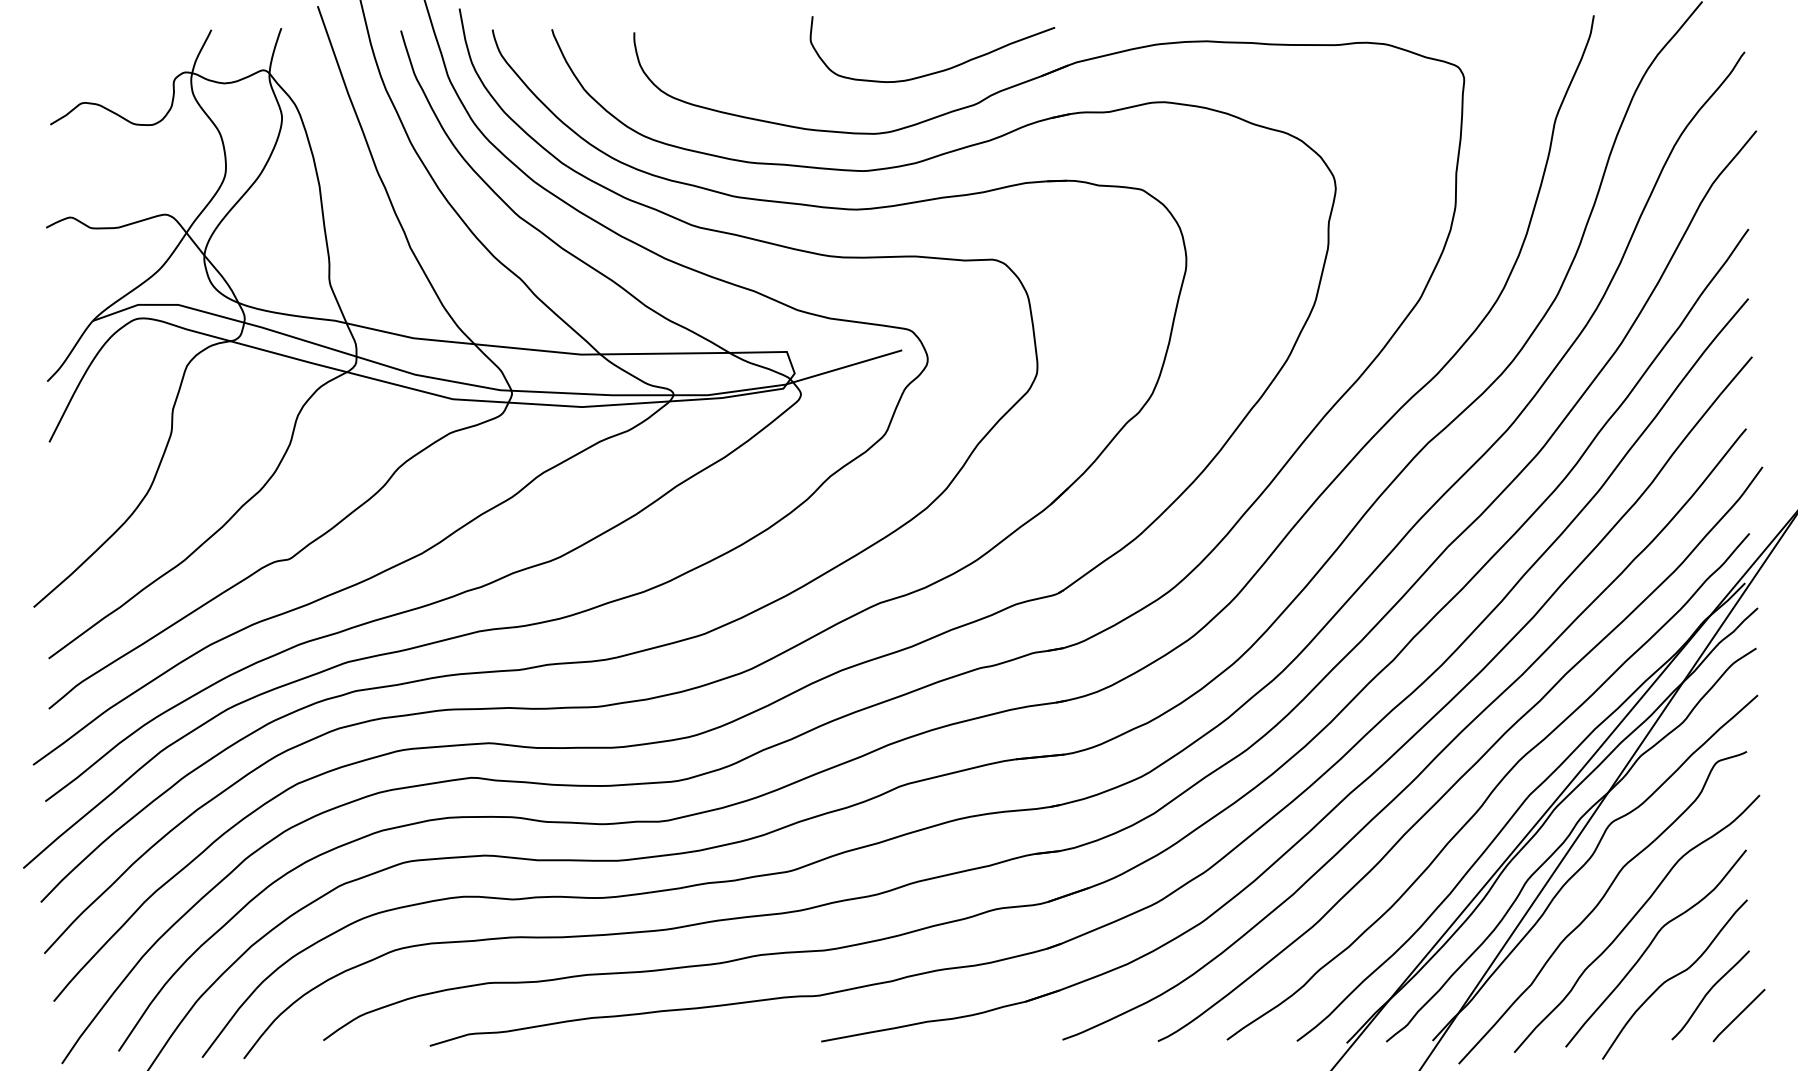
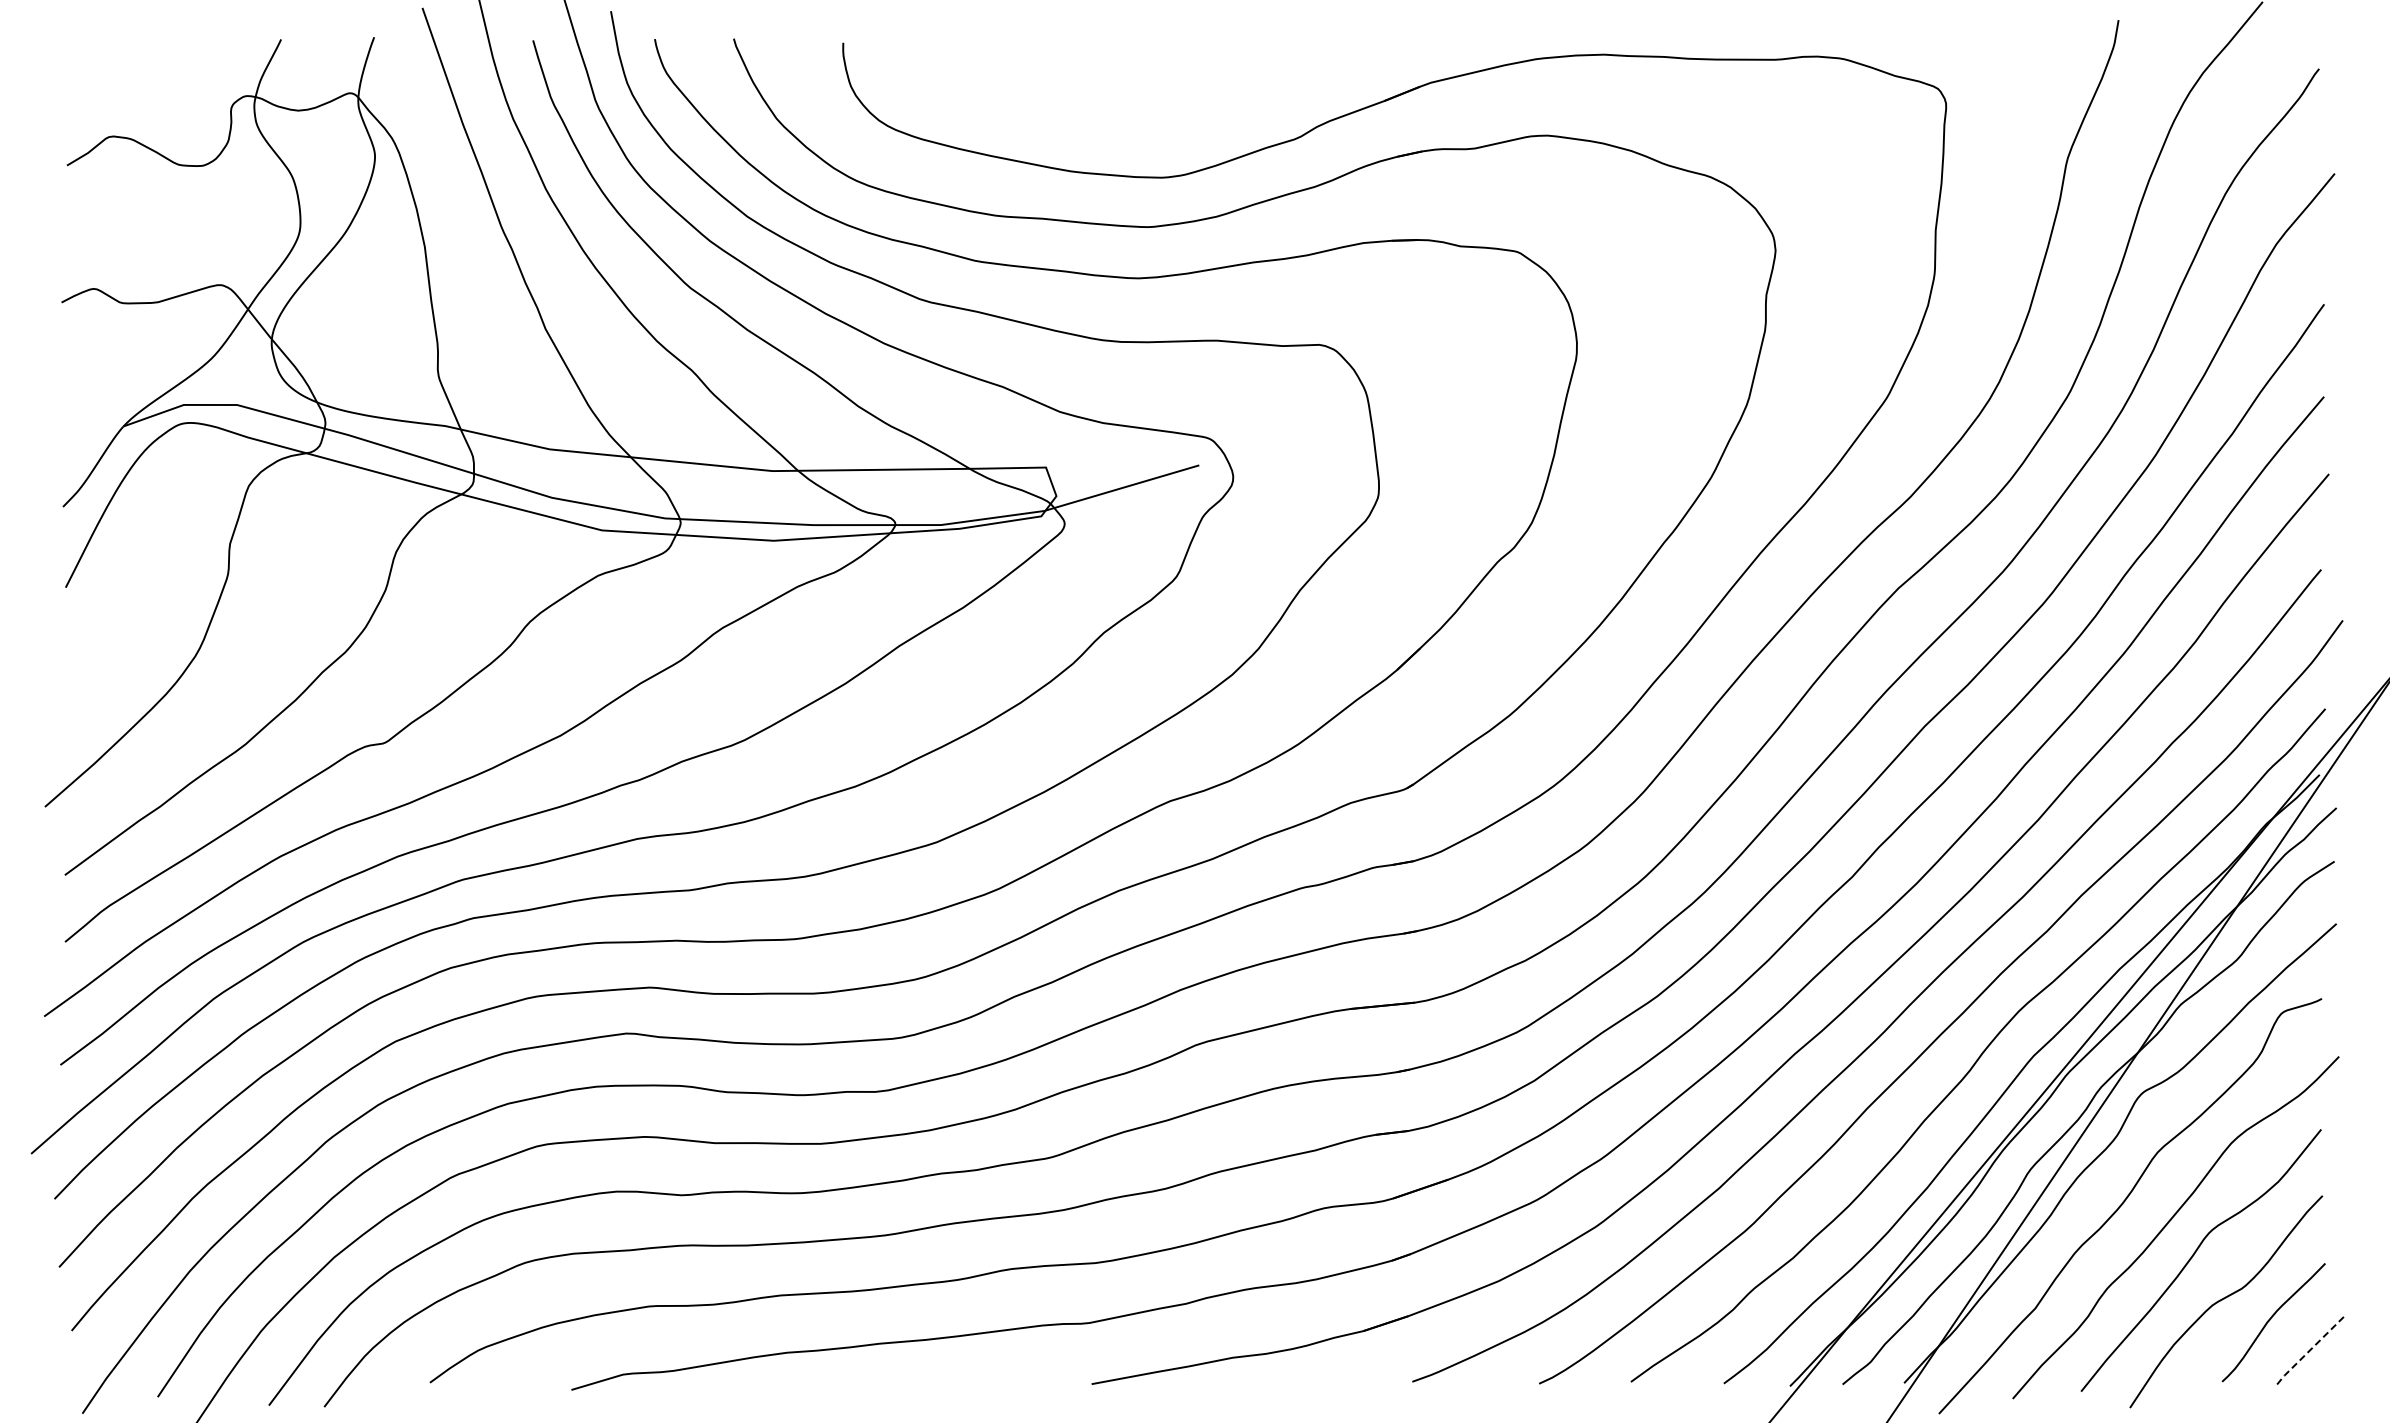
curve: (937, 71) -> (1246, 94), removed
line: (1738, 1015) -> (2310, 1349), solid -> dashed

